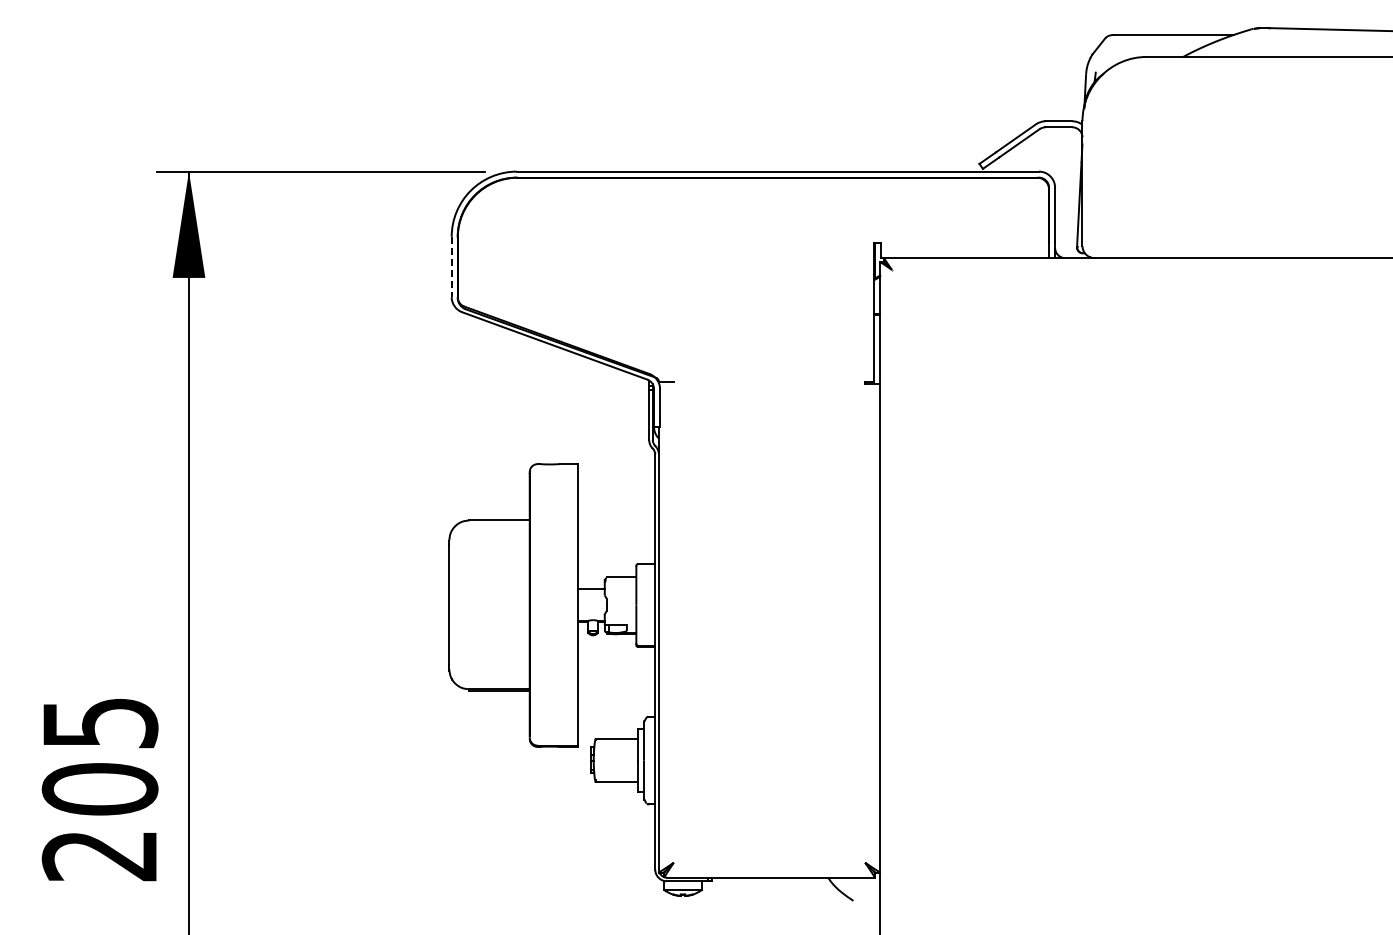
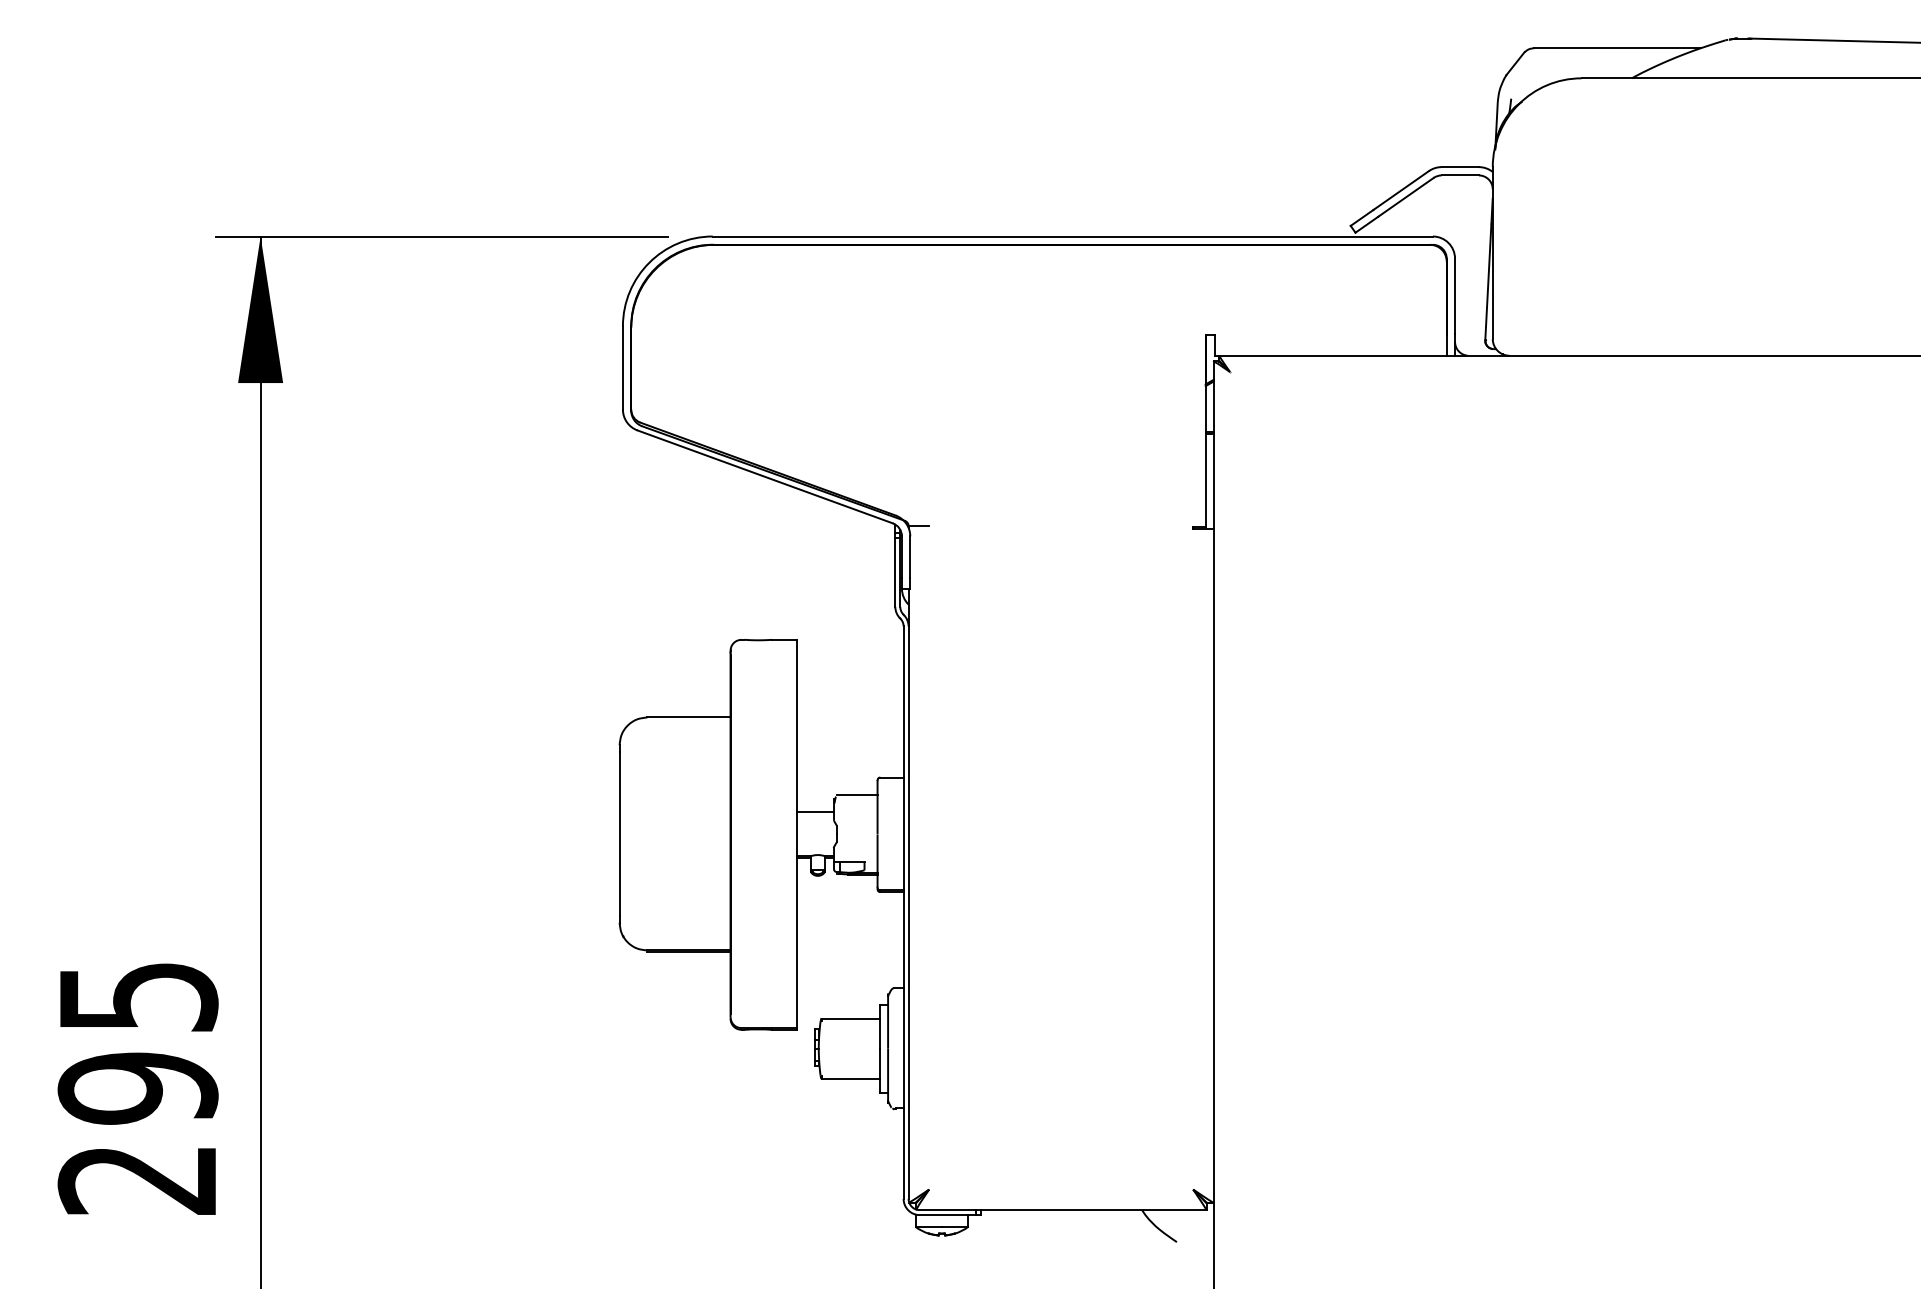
line: (451, 267) -> (622, 368), dashed -> solid
text: (99, 789) -> (137, 1088), 205 -> 295

